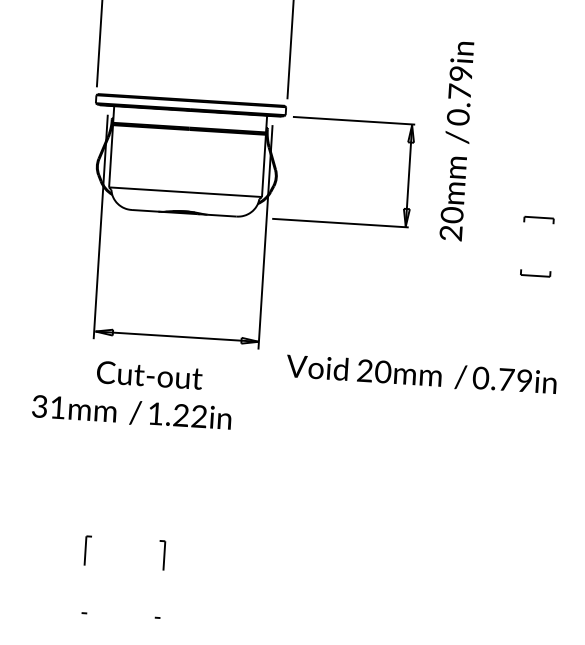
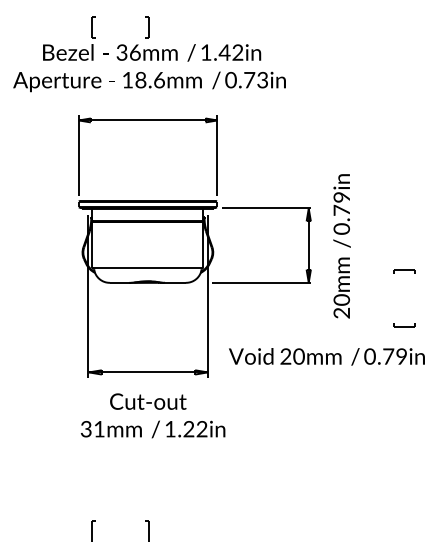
text: (456, 141) -> (341, 246), moved
part: (535, 273) -> (404, 325), moved
text: (421, 374) -> (326, 356), moved
text: (149, 375) -> (148, 401), moved
text: (132, 412) -> (153, 429), moved

